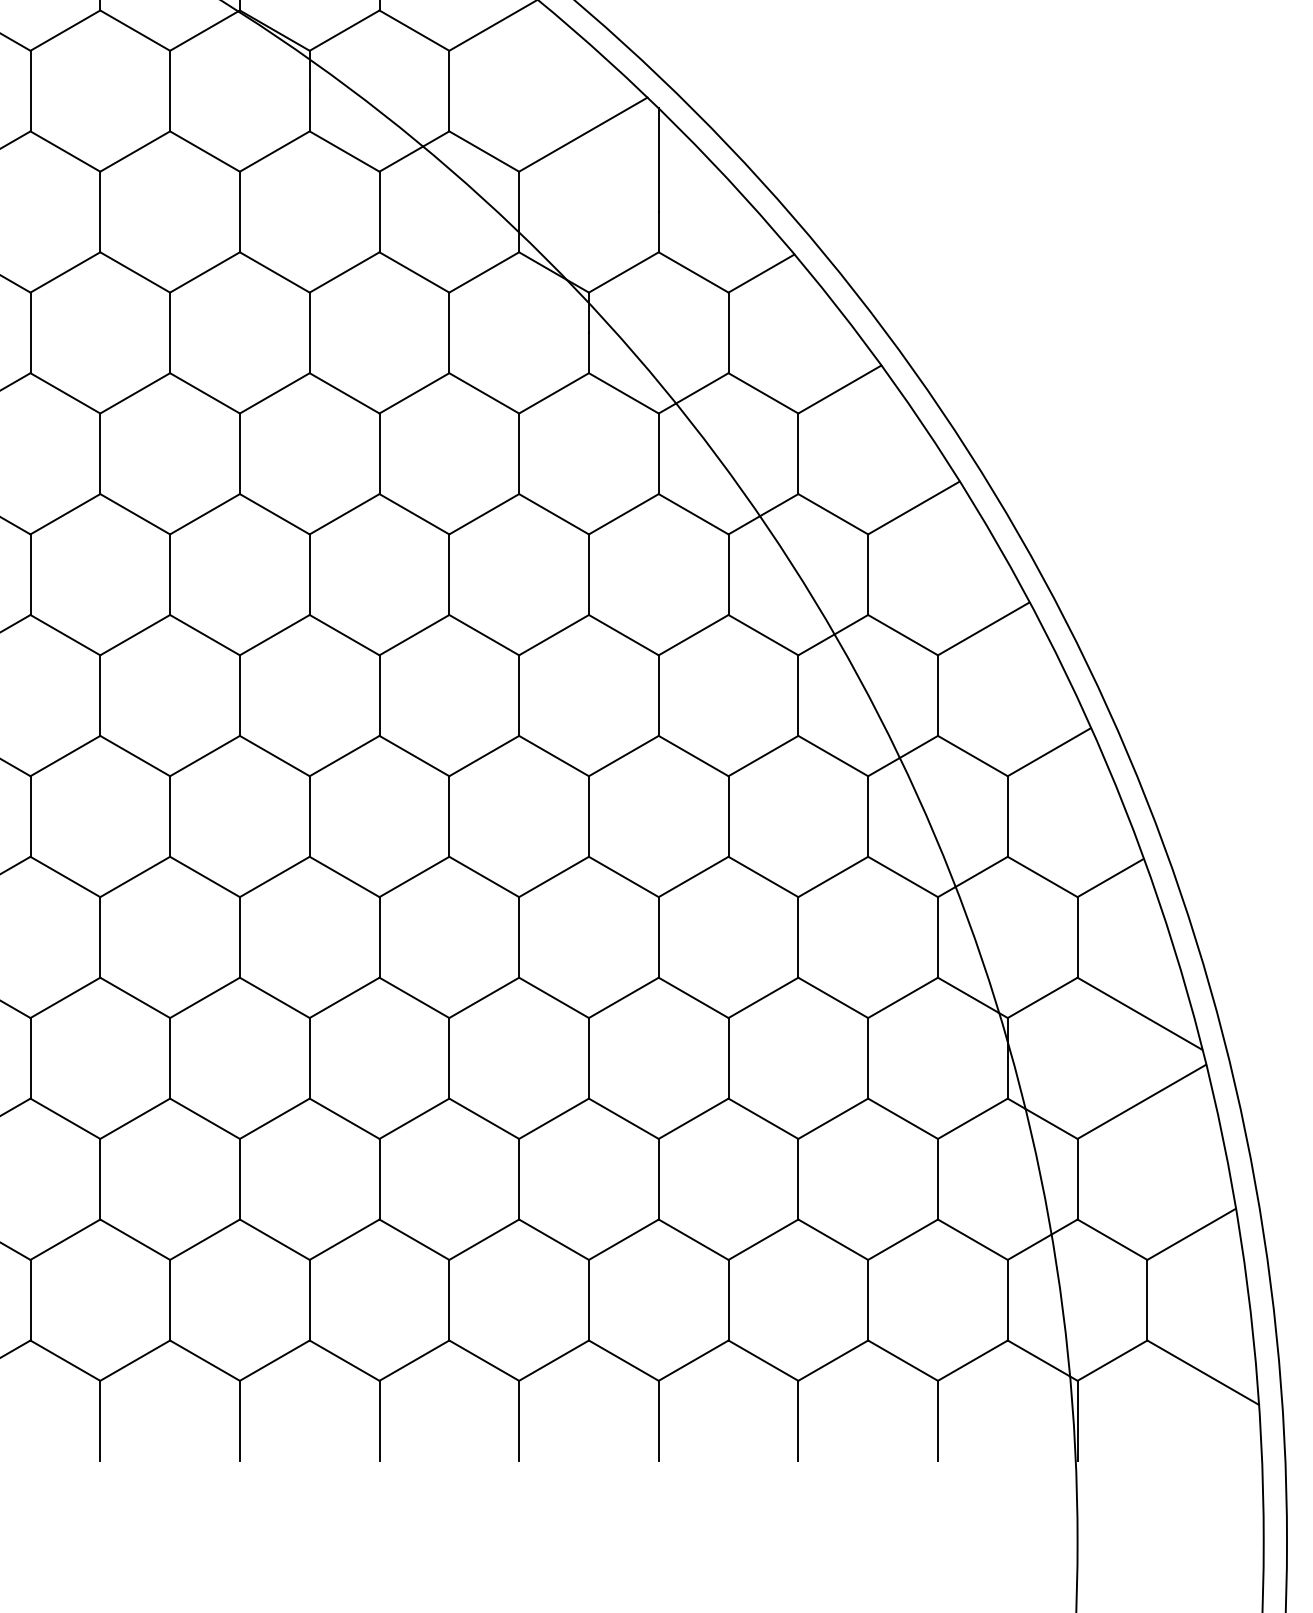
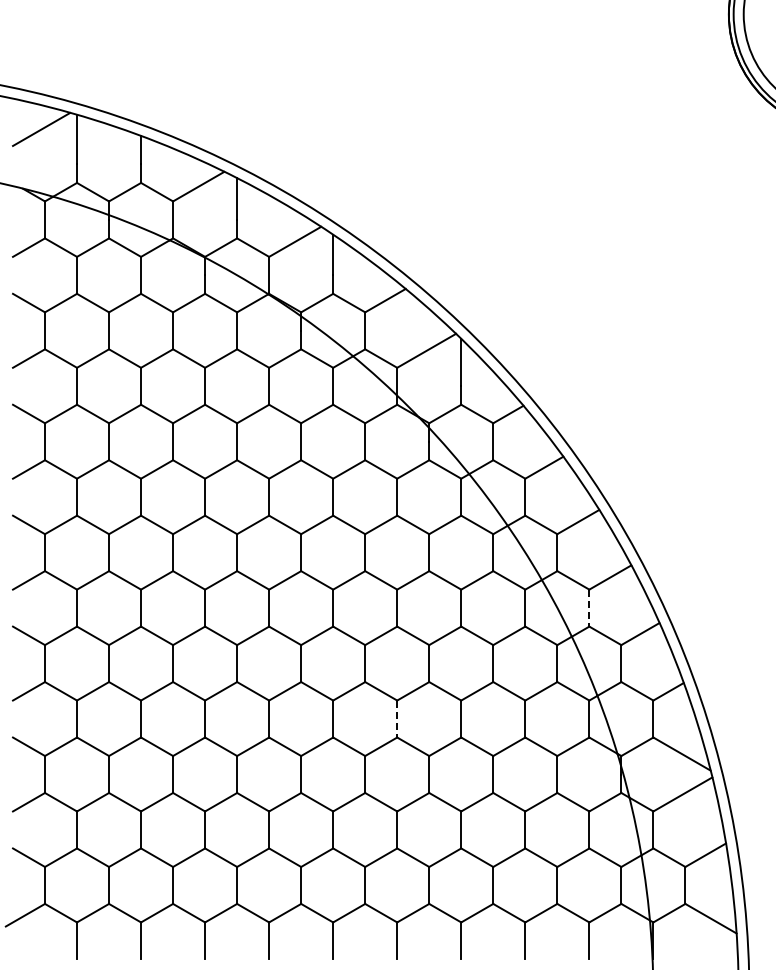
line: (938, 696) -> (589, 608), solid -> dashed
line: (519, 938) -> (397, 719), solid -> dashed

